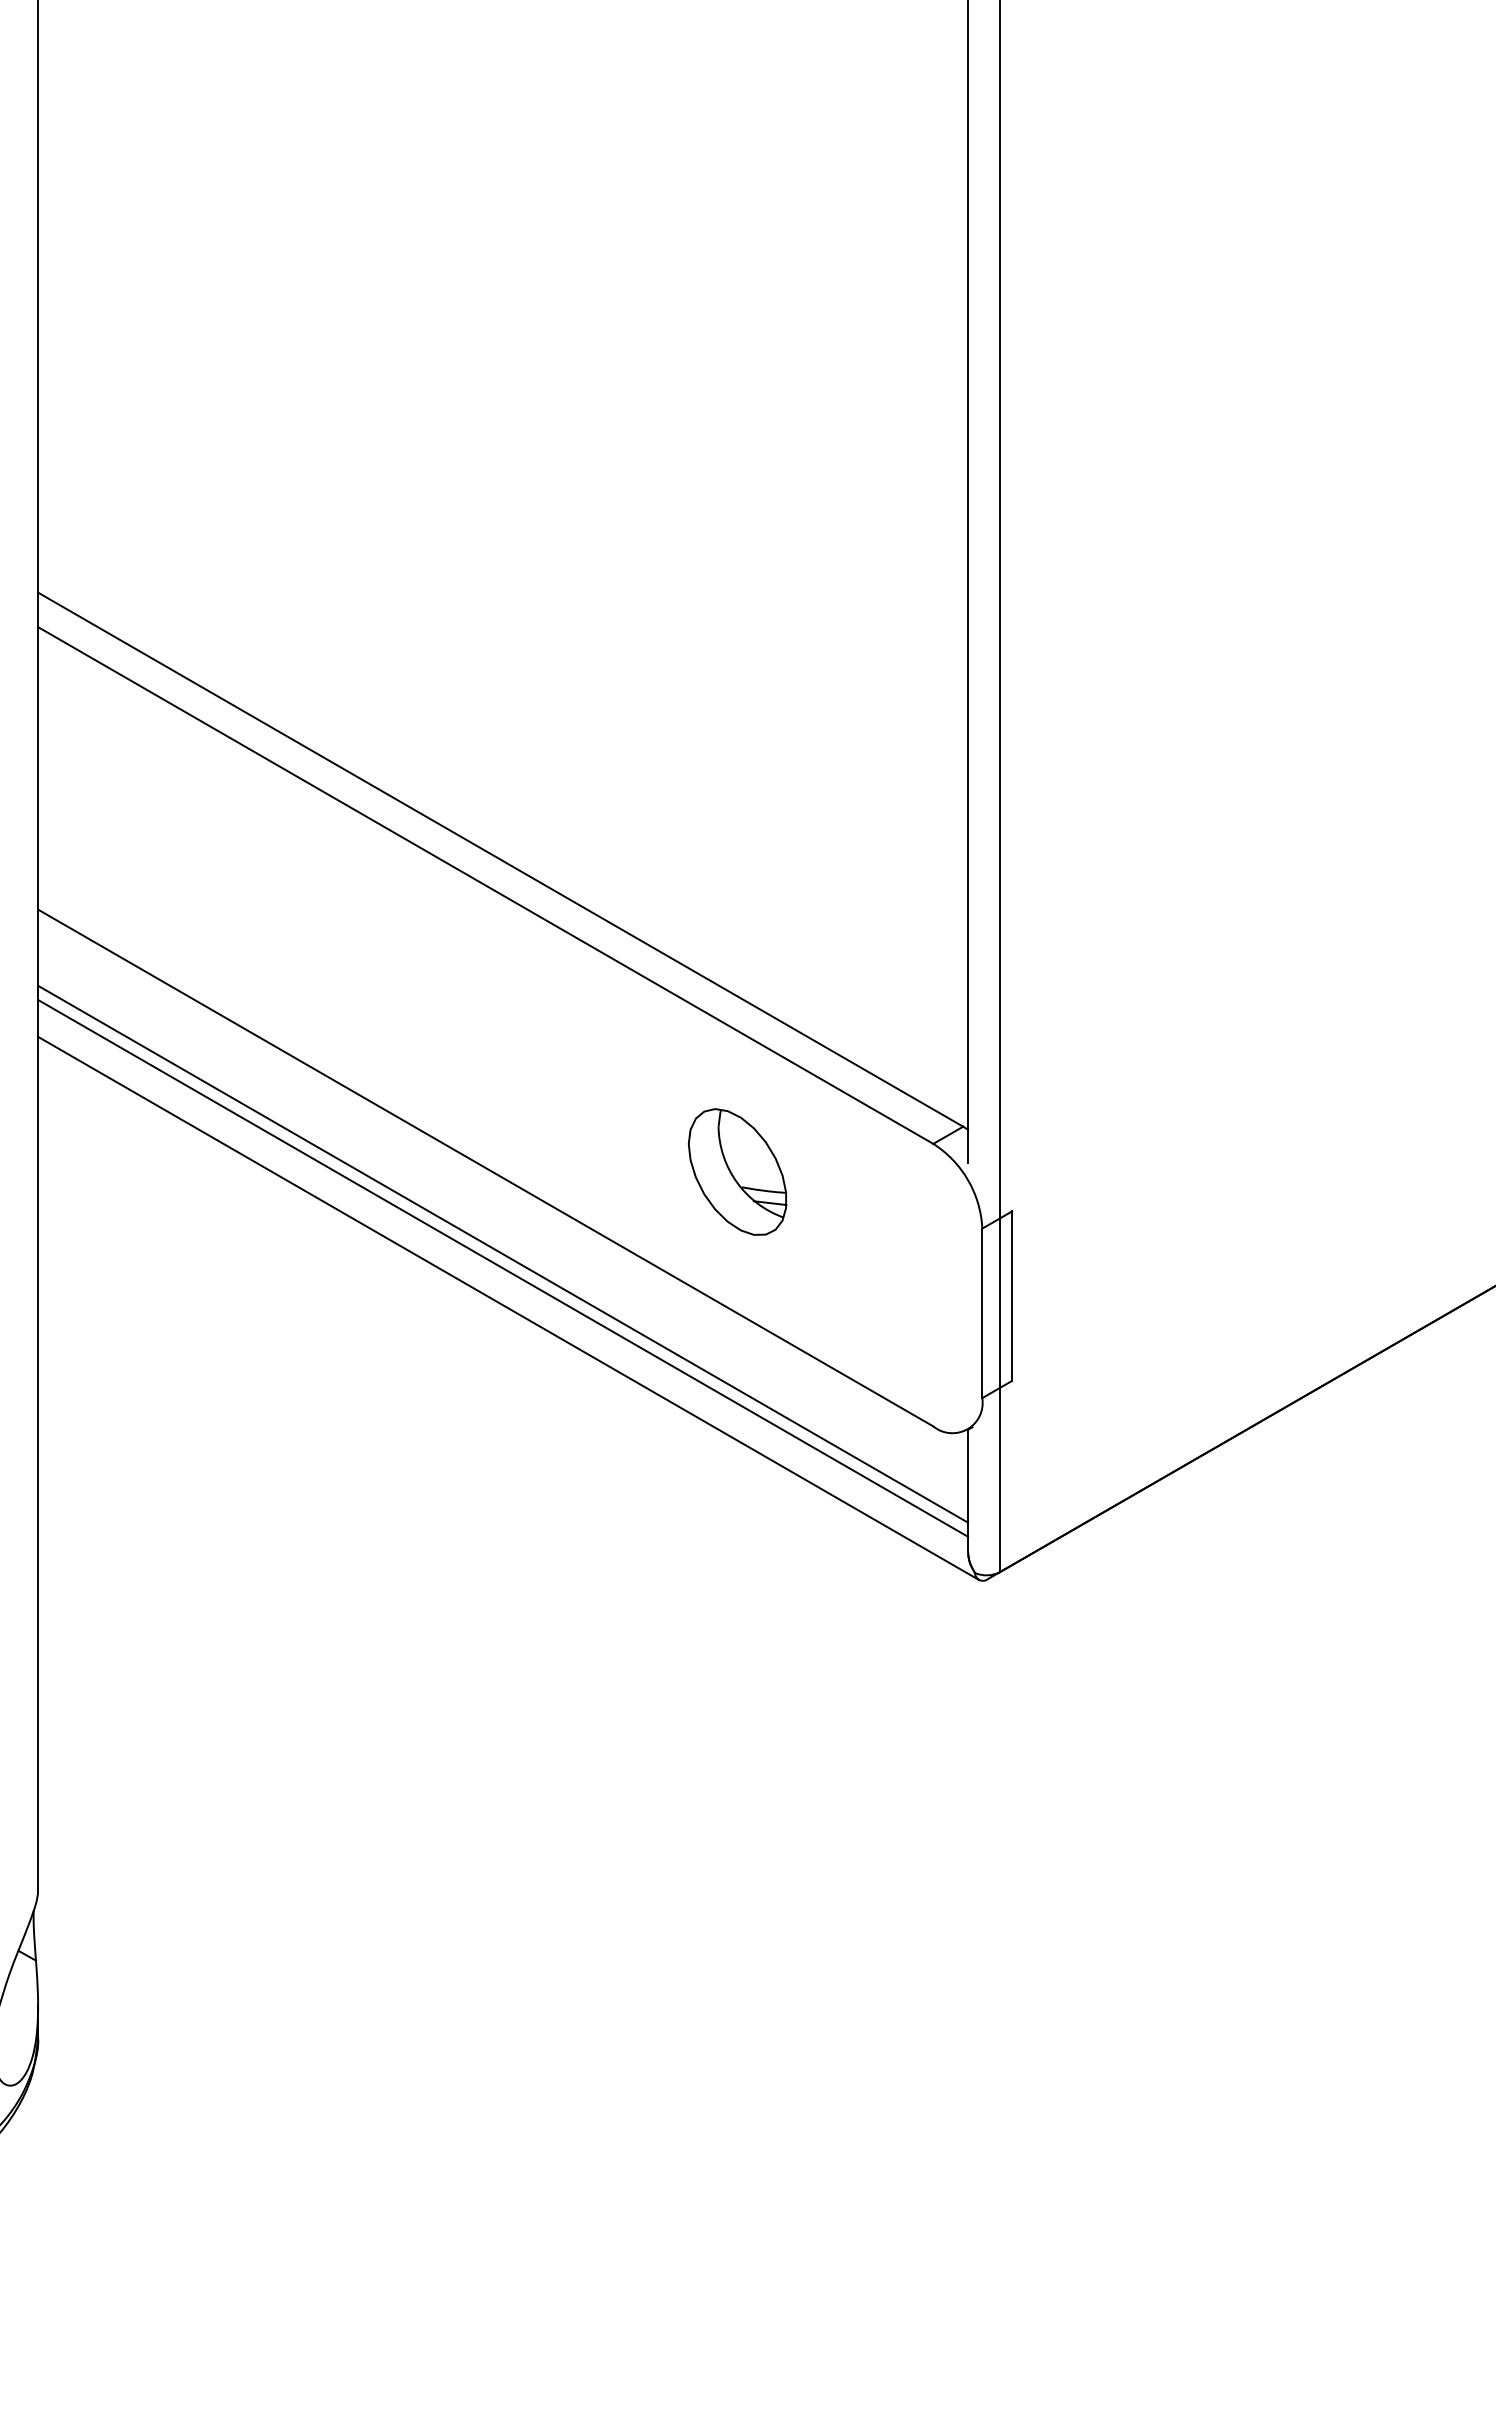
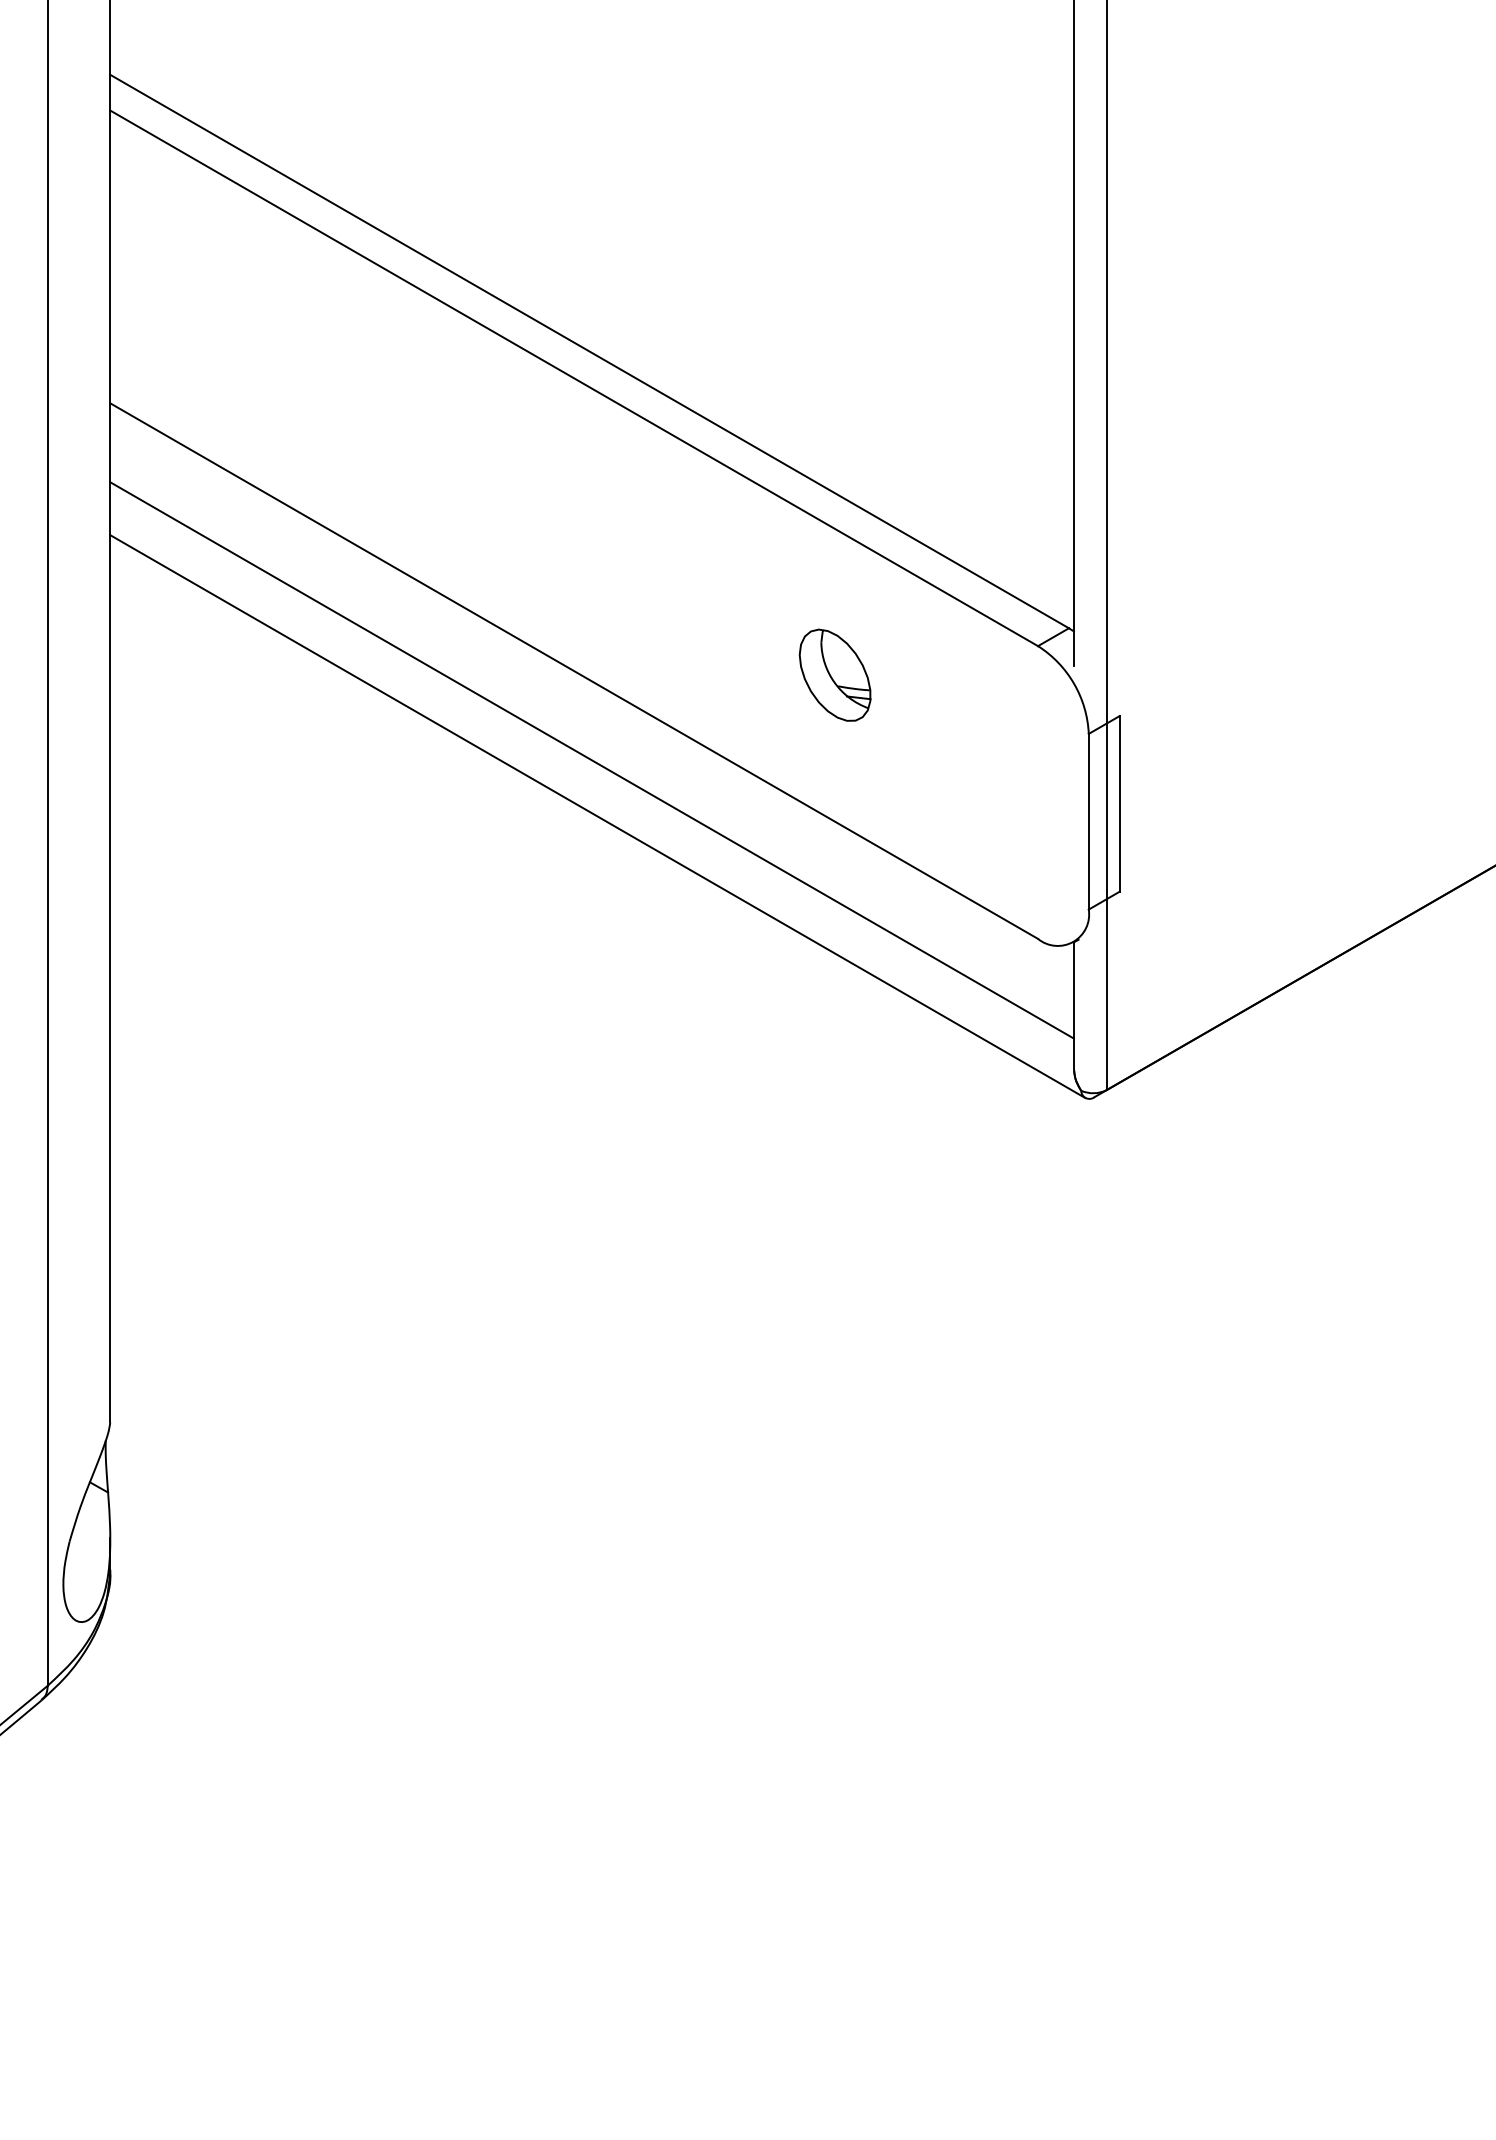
part: (737, 1171) -> (835, 674), size x0.7
line: (503, 1267) -> (592, 774), removed

